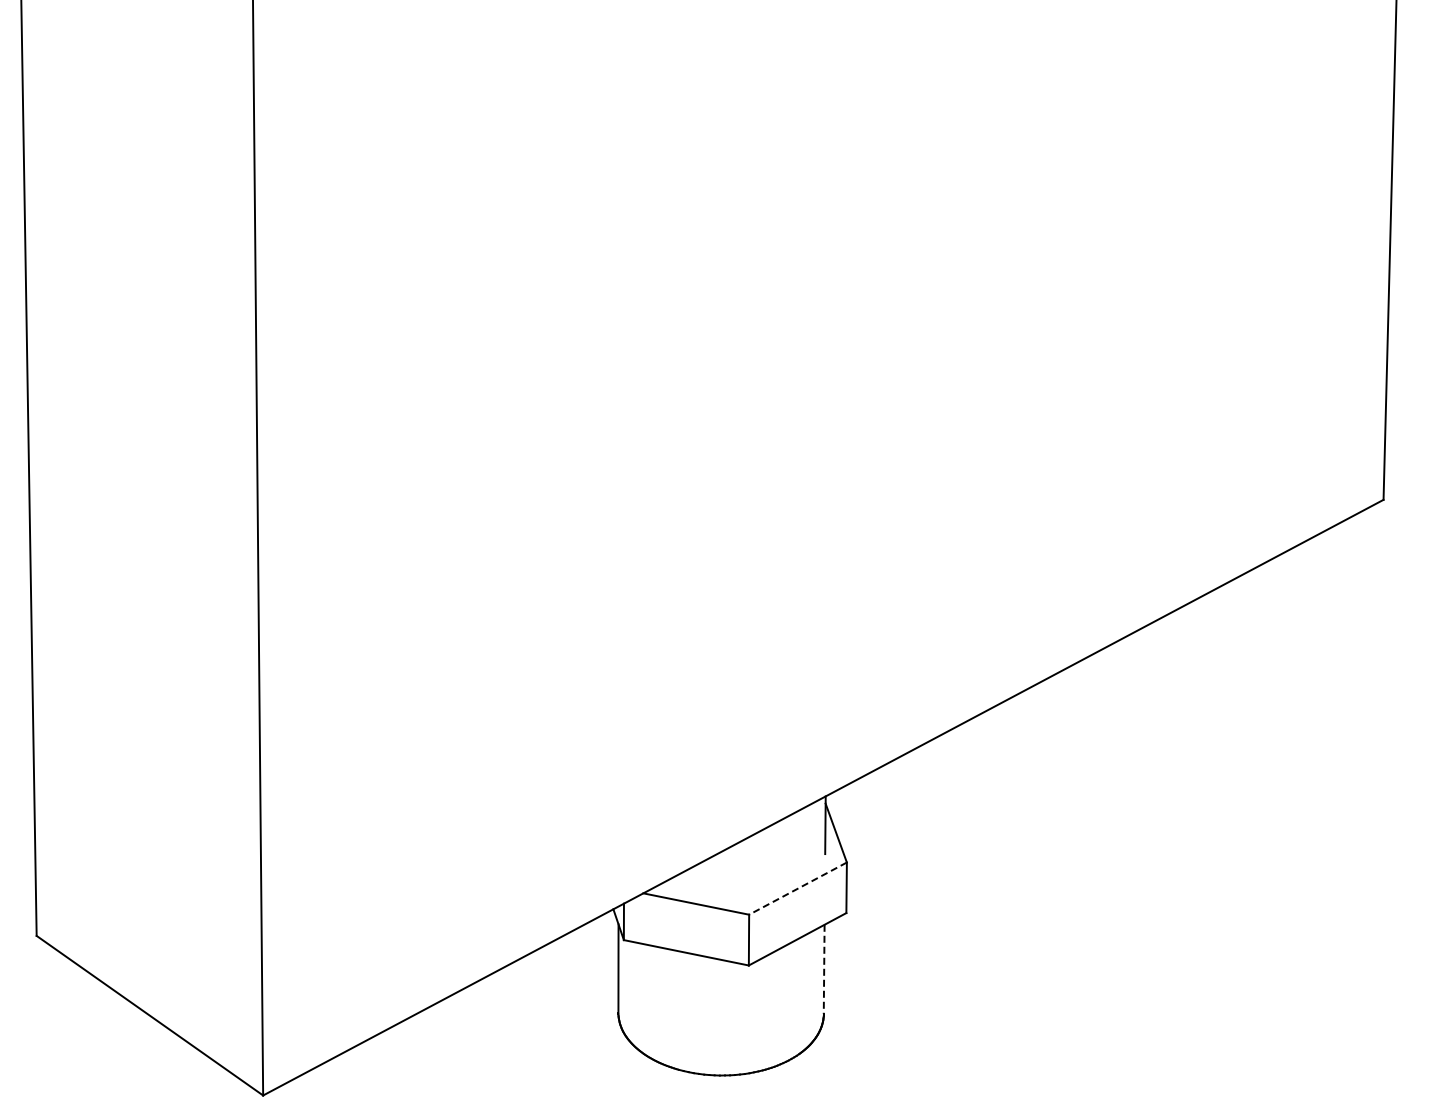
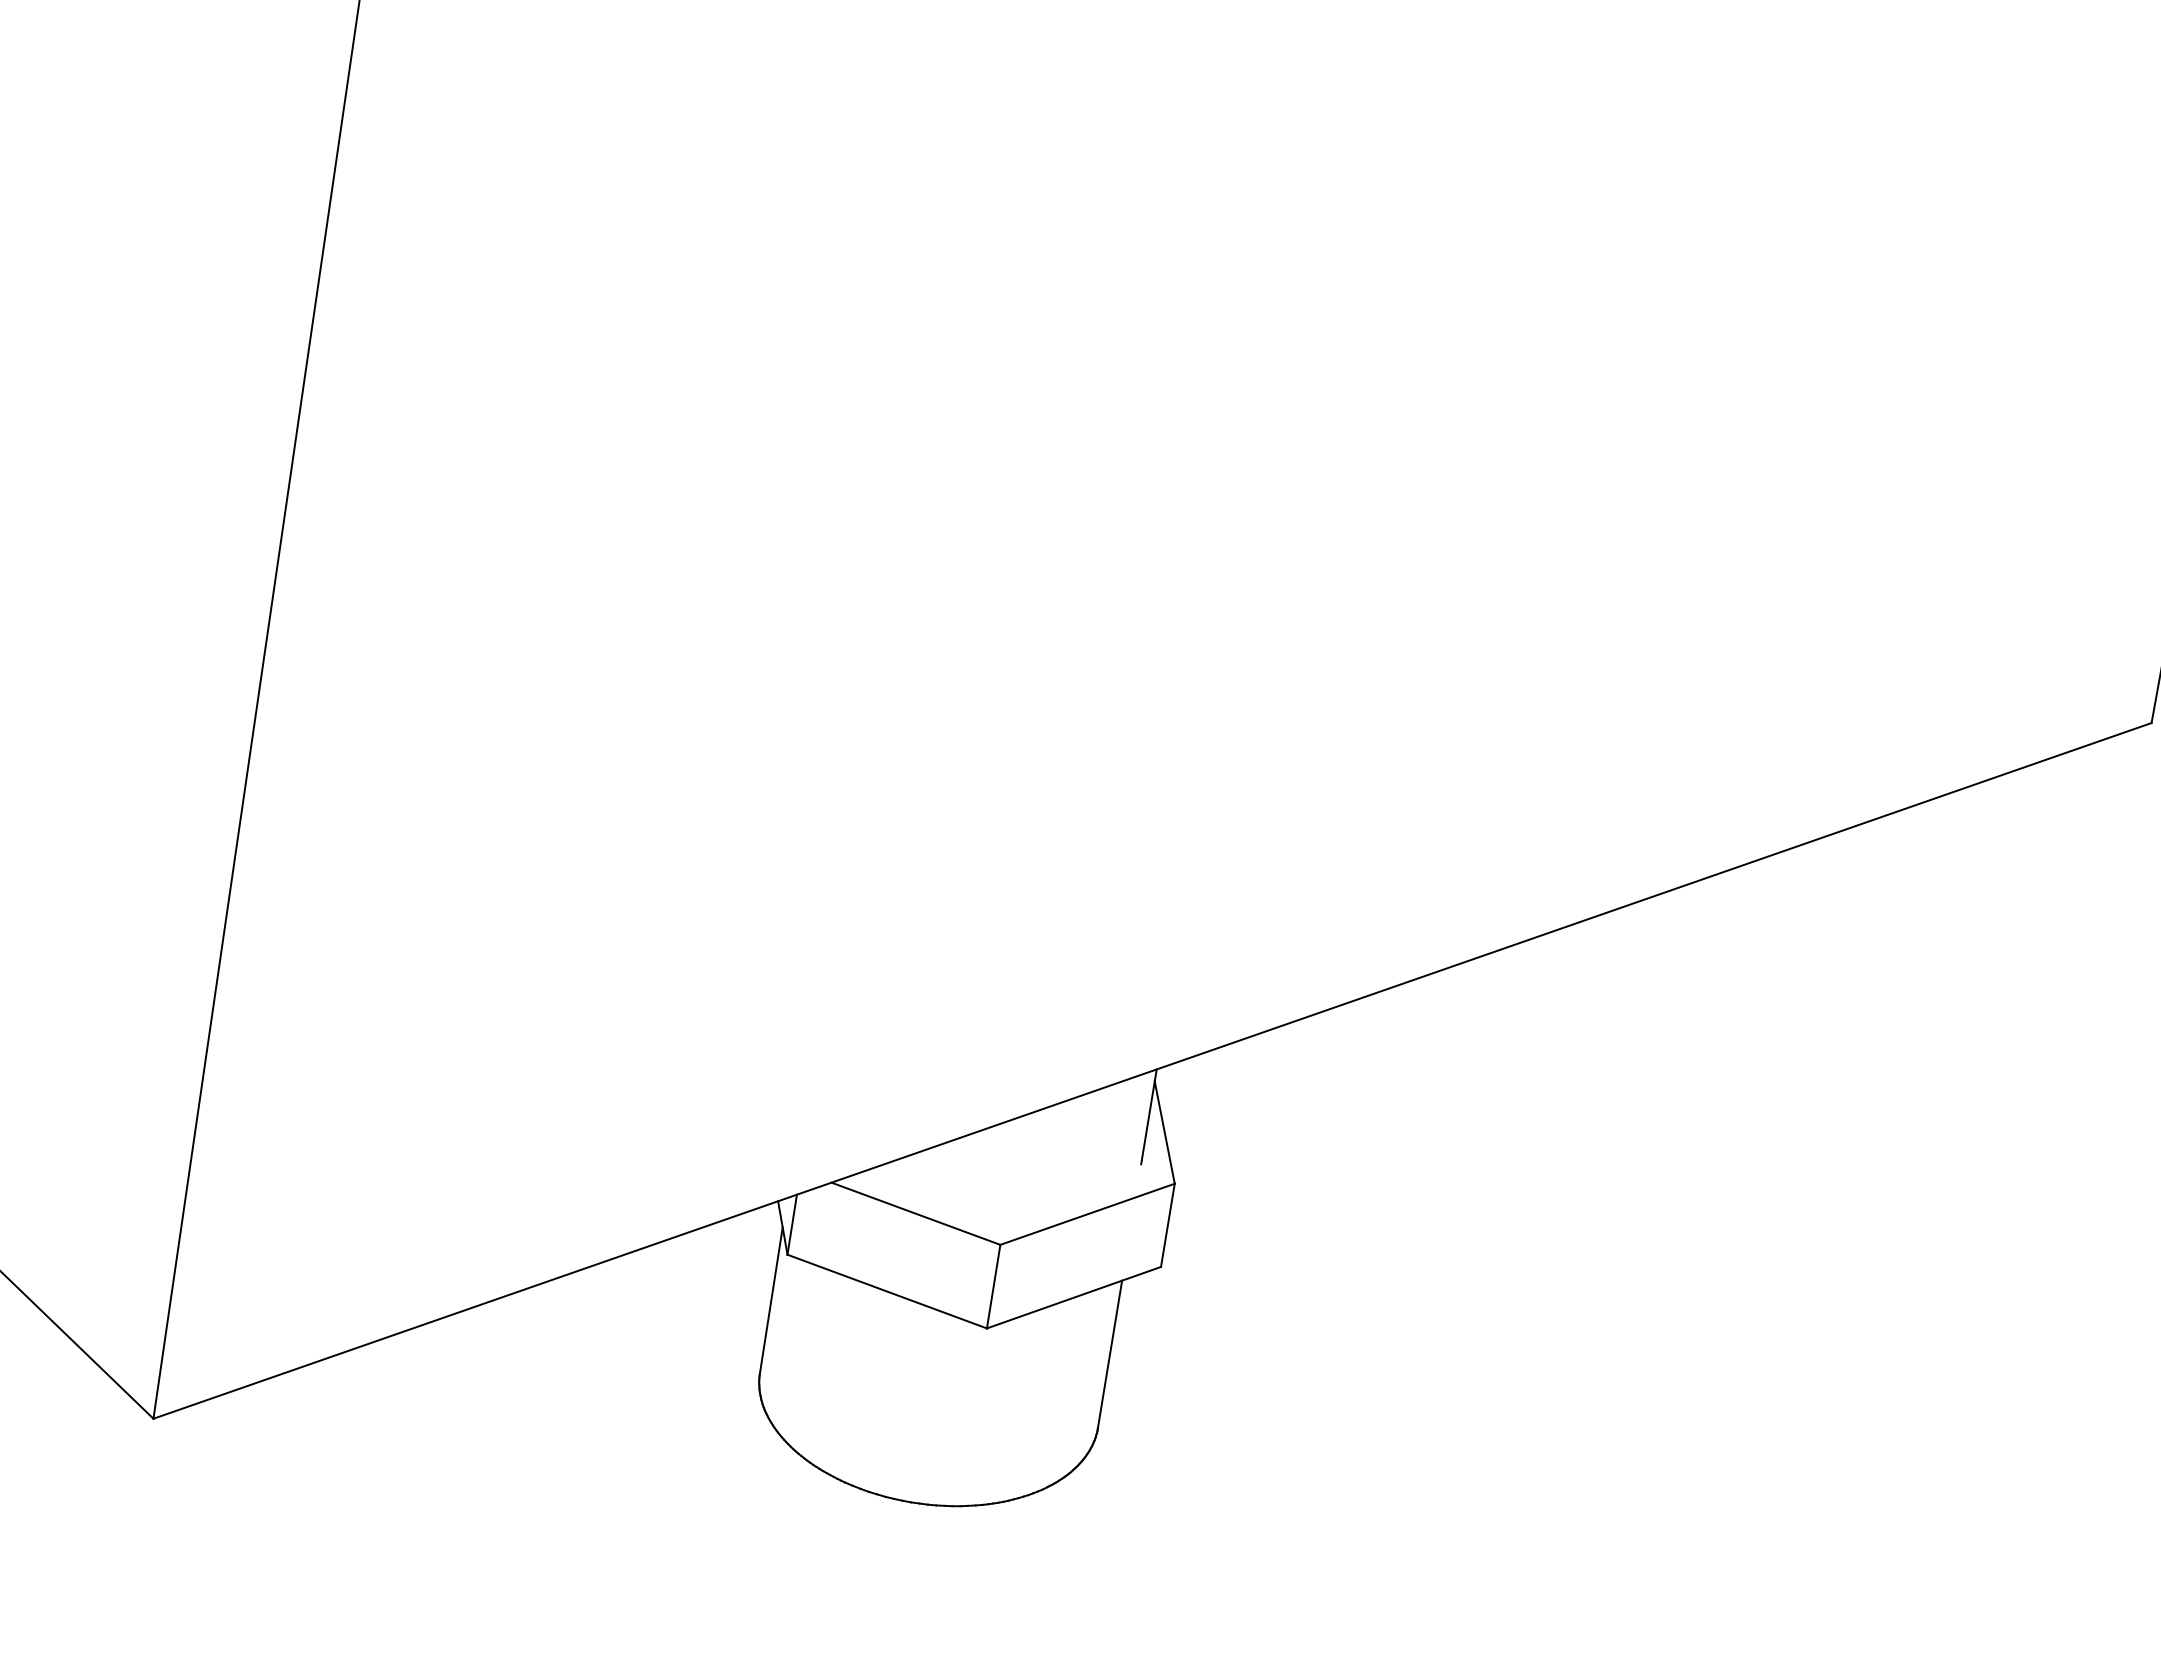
line: (797, 888) -> (1086, 1213), dashed -> solid
line: (824, 969) -> (1110, 1354), dashed -> solid

